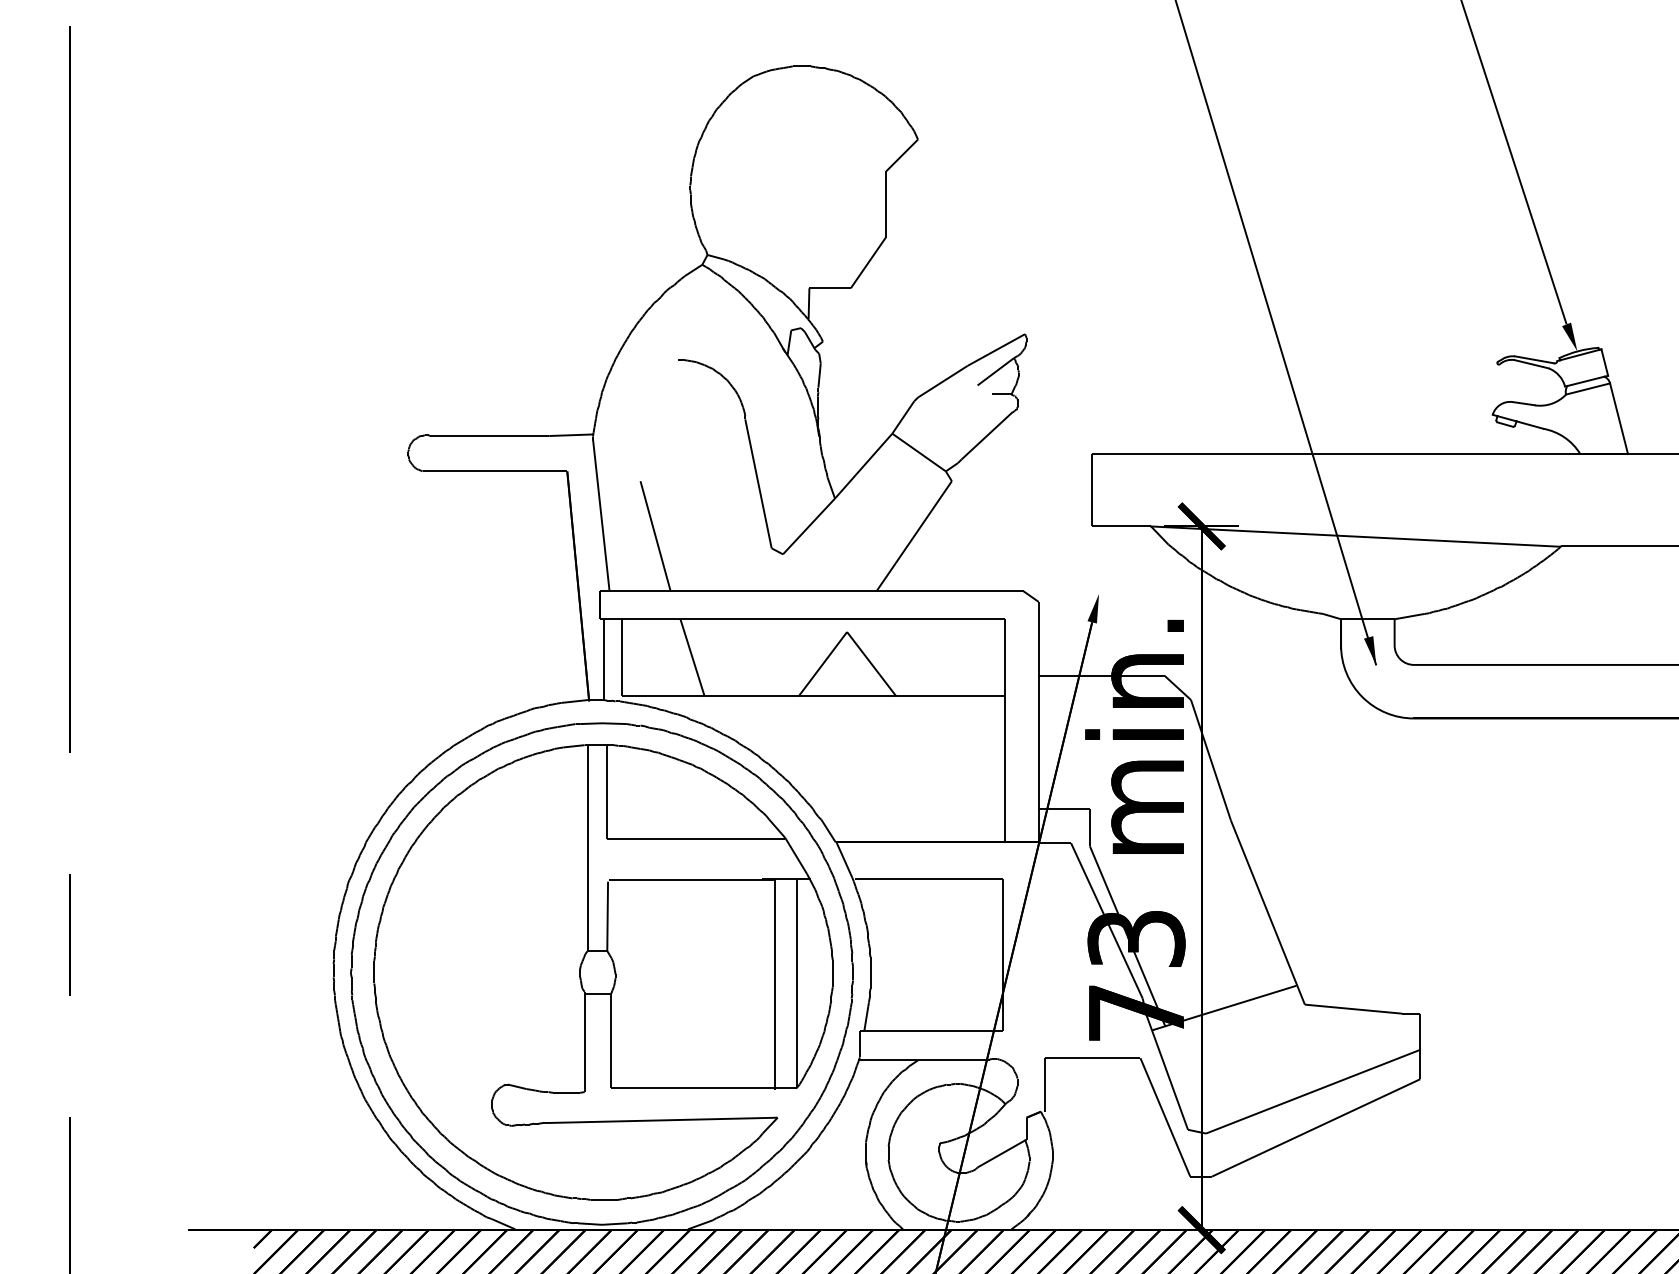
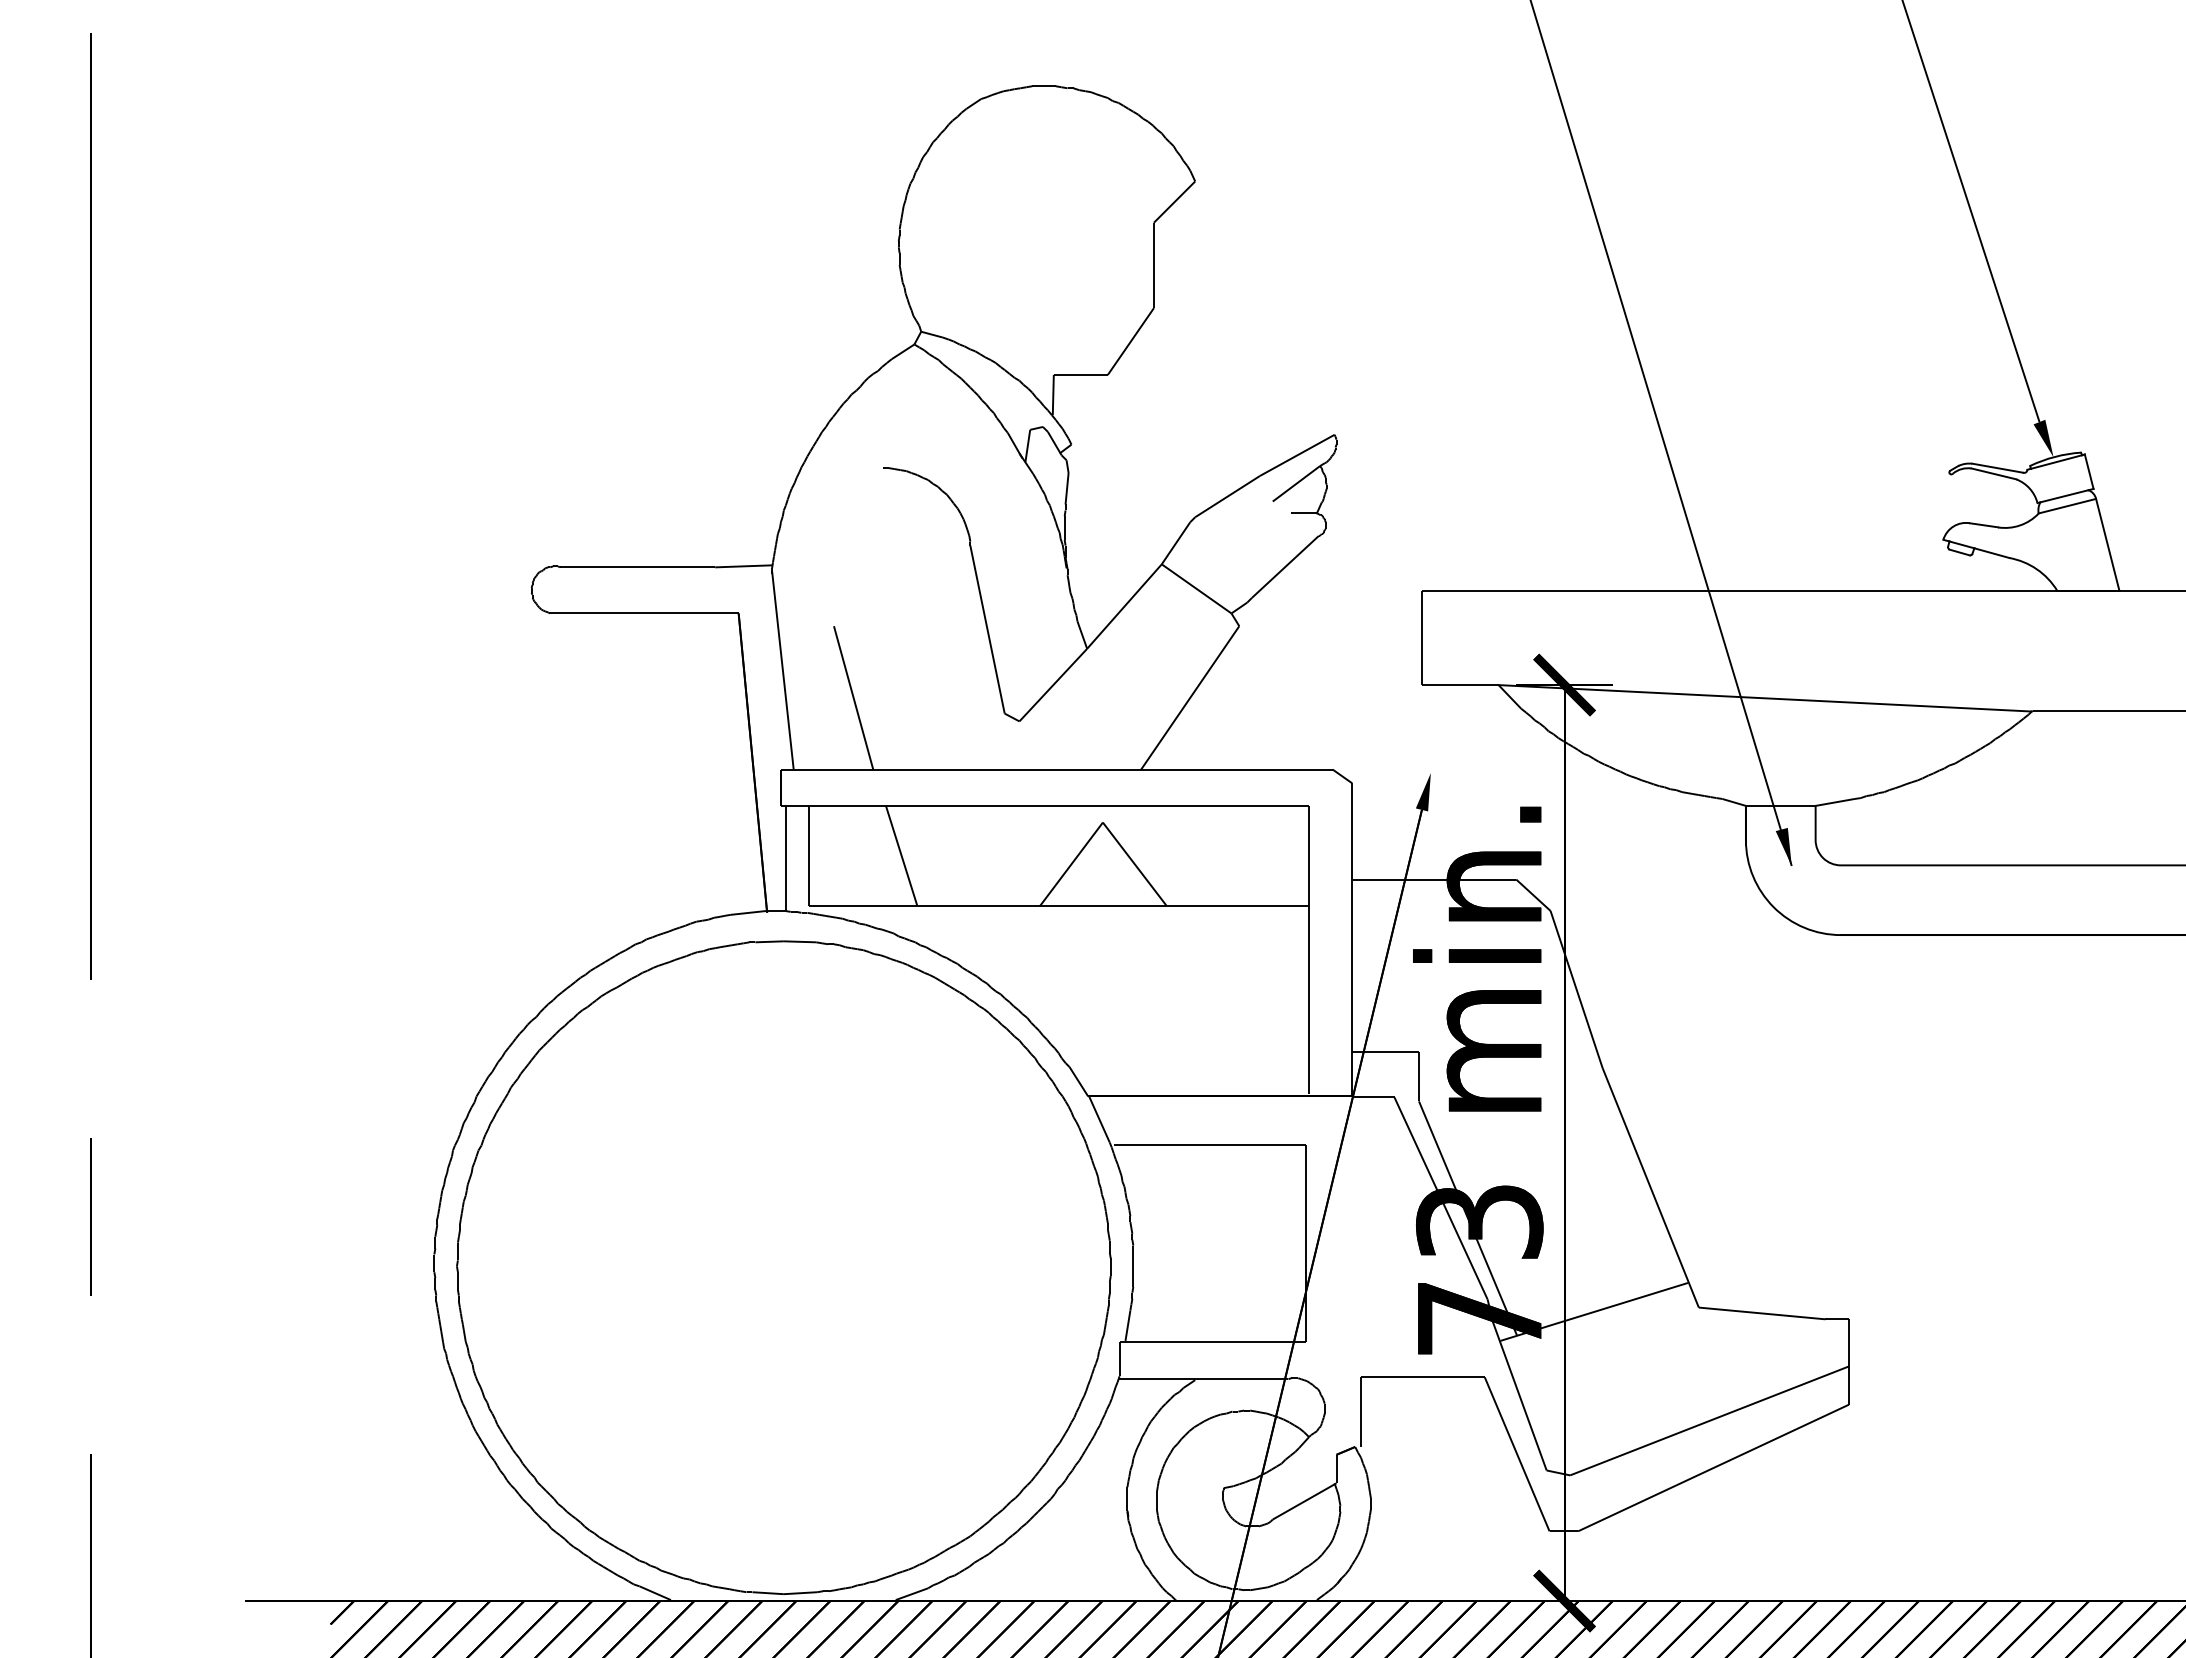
part: (603, 972) -> (785, 1265), removed

